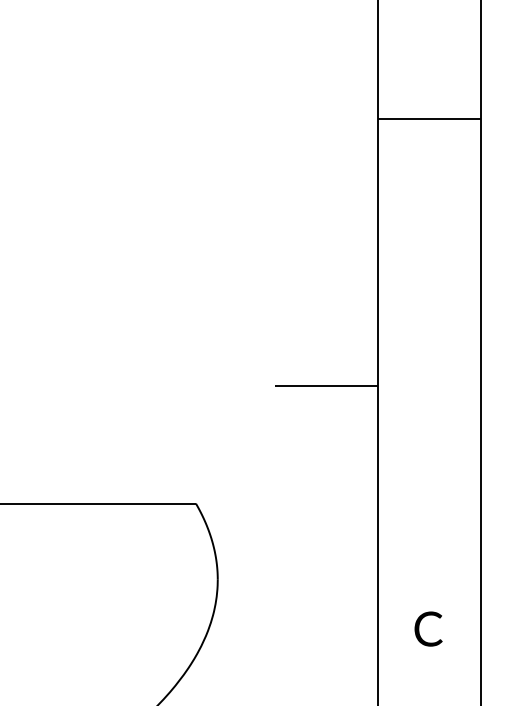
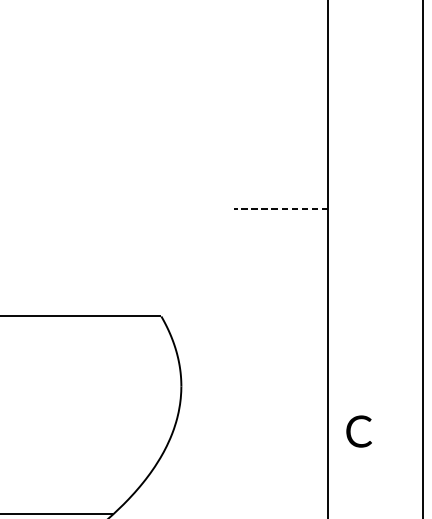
line: (326, 385) -> (281, 208), solid -> dashed
text: (428, 628) -> (359, 431), moved

